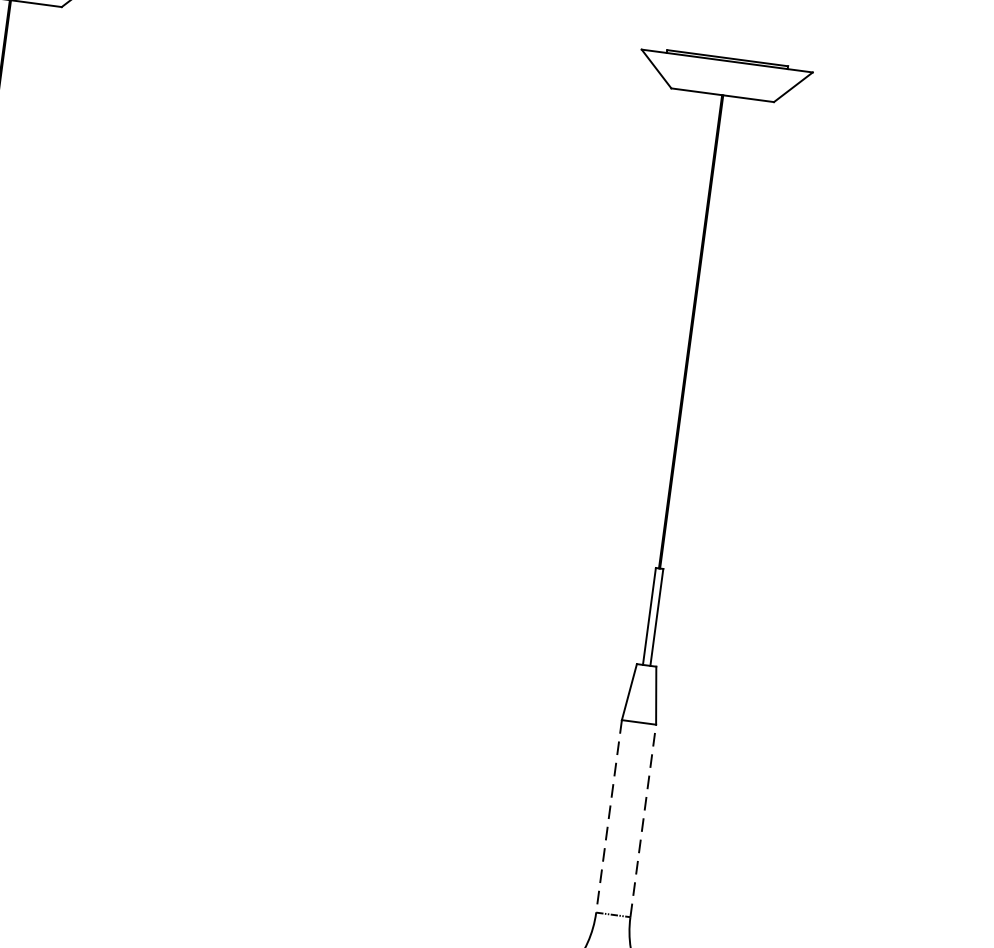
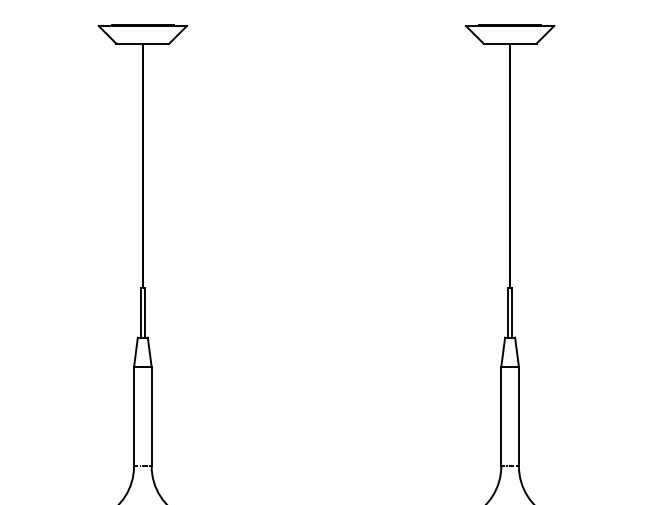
line: (609, 816) -> (501, 416), dashed -> solid
line: (642, 820) -> (518, 416), dashed -> solid

